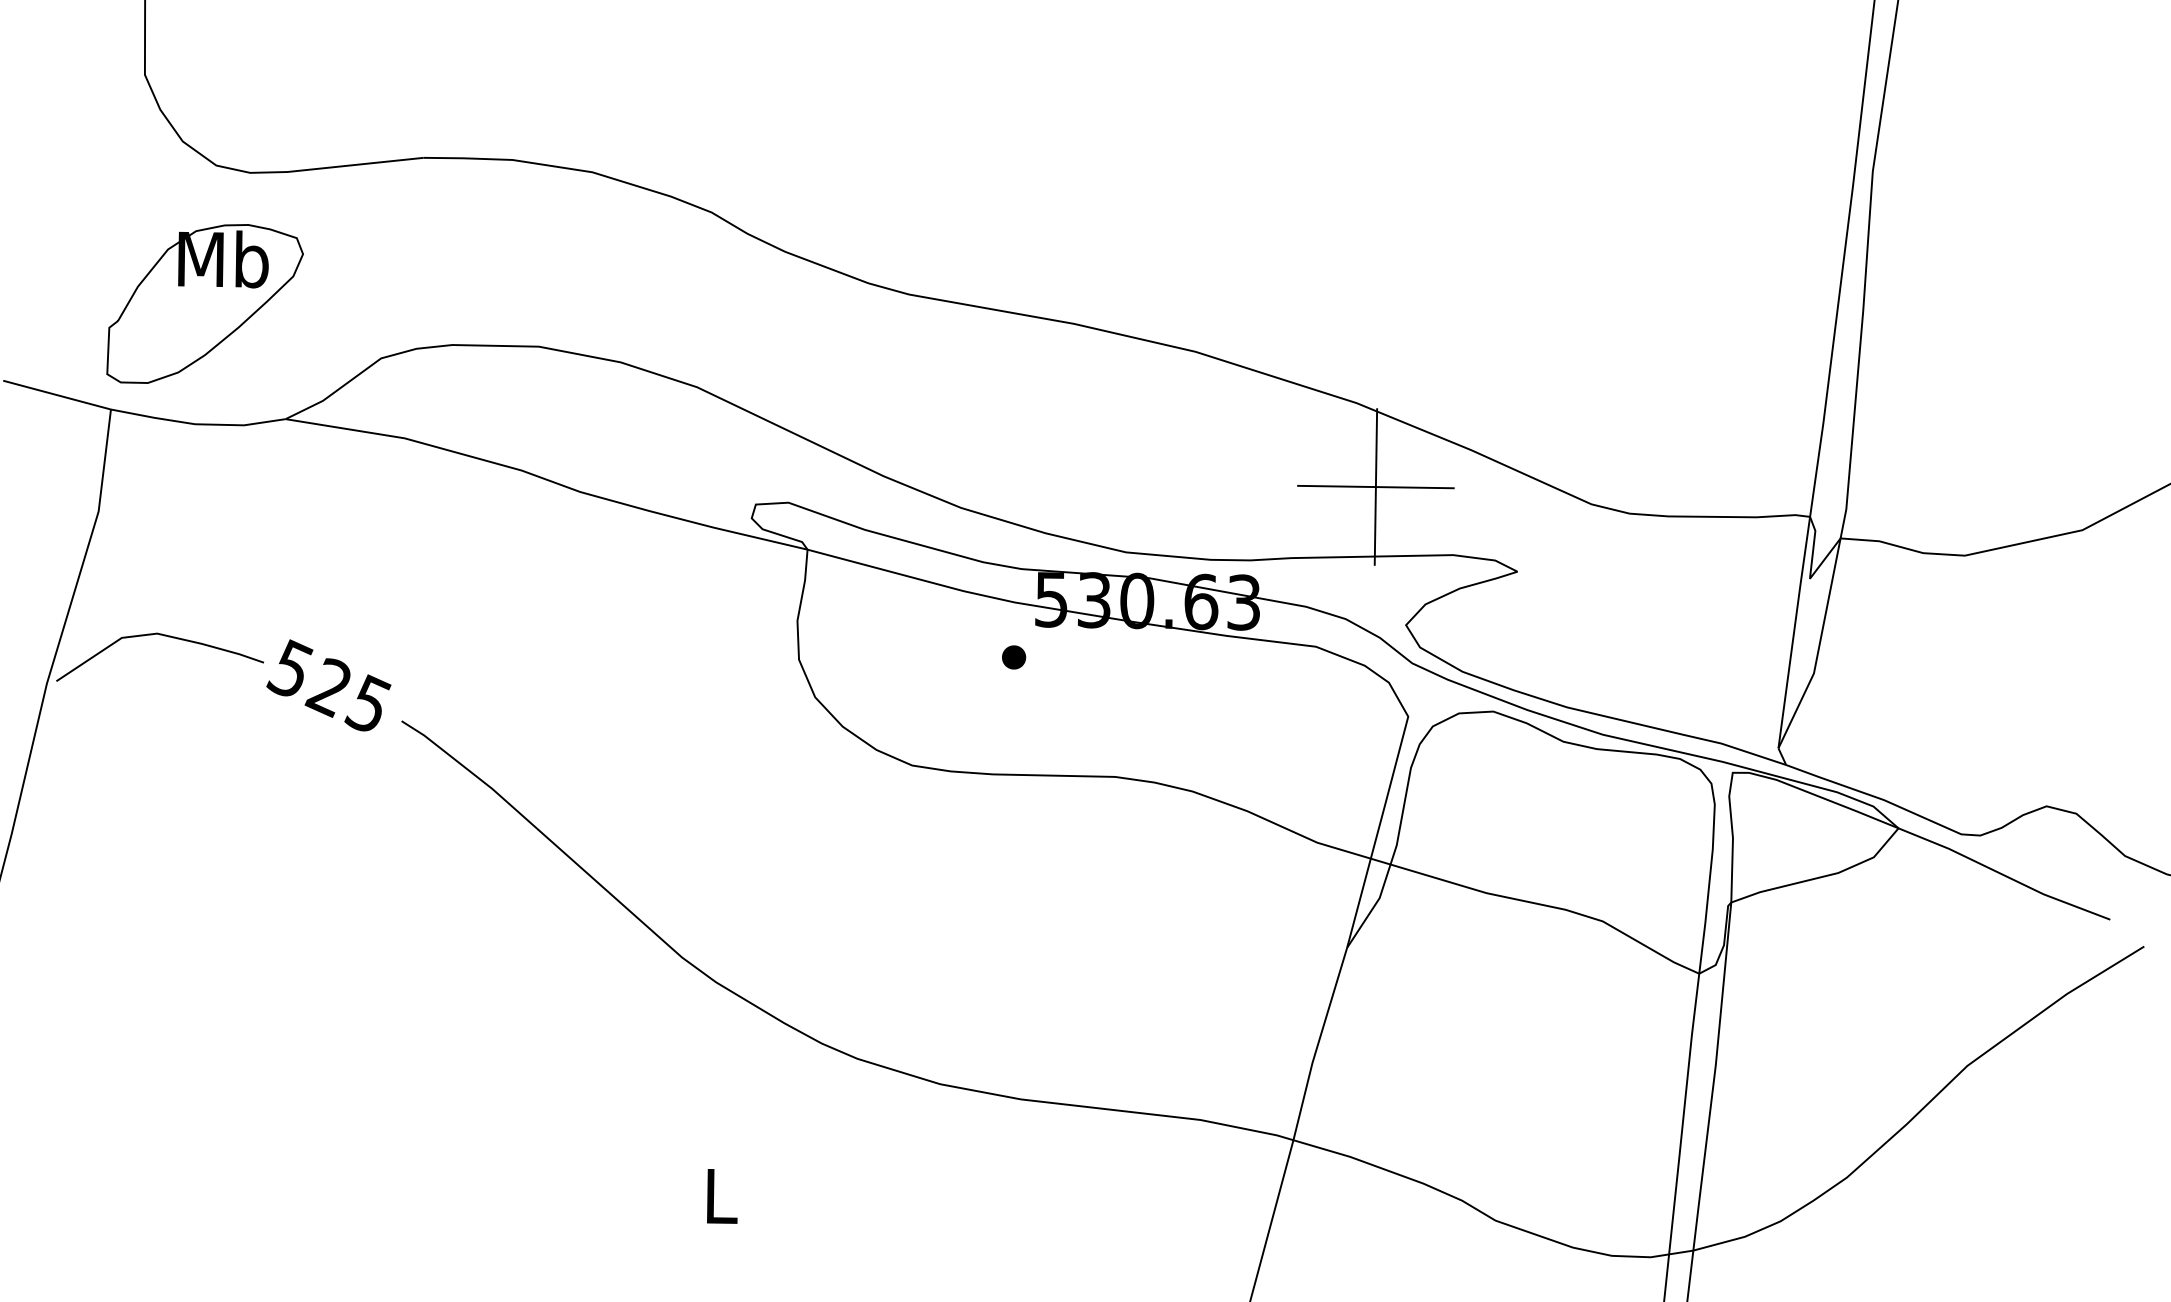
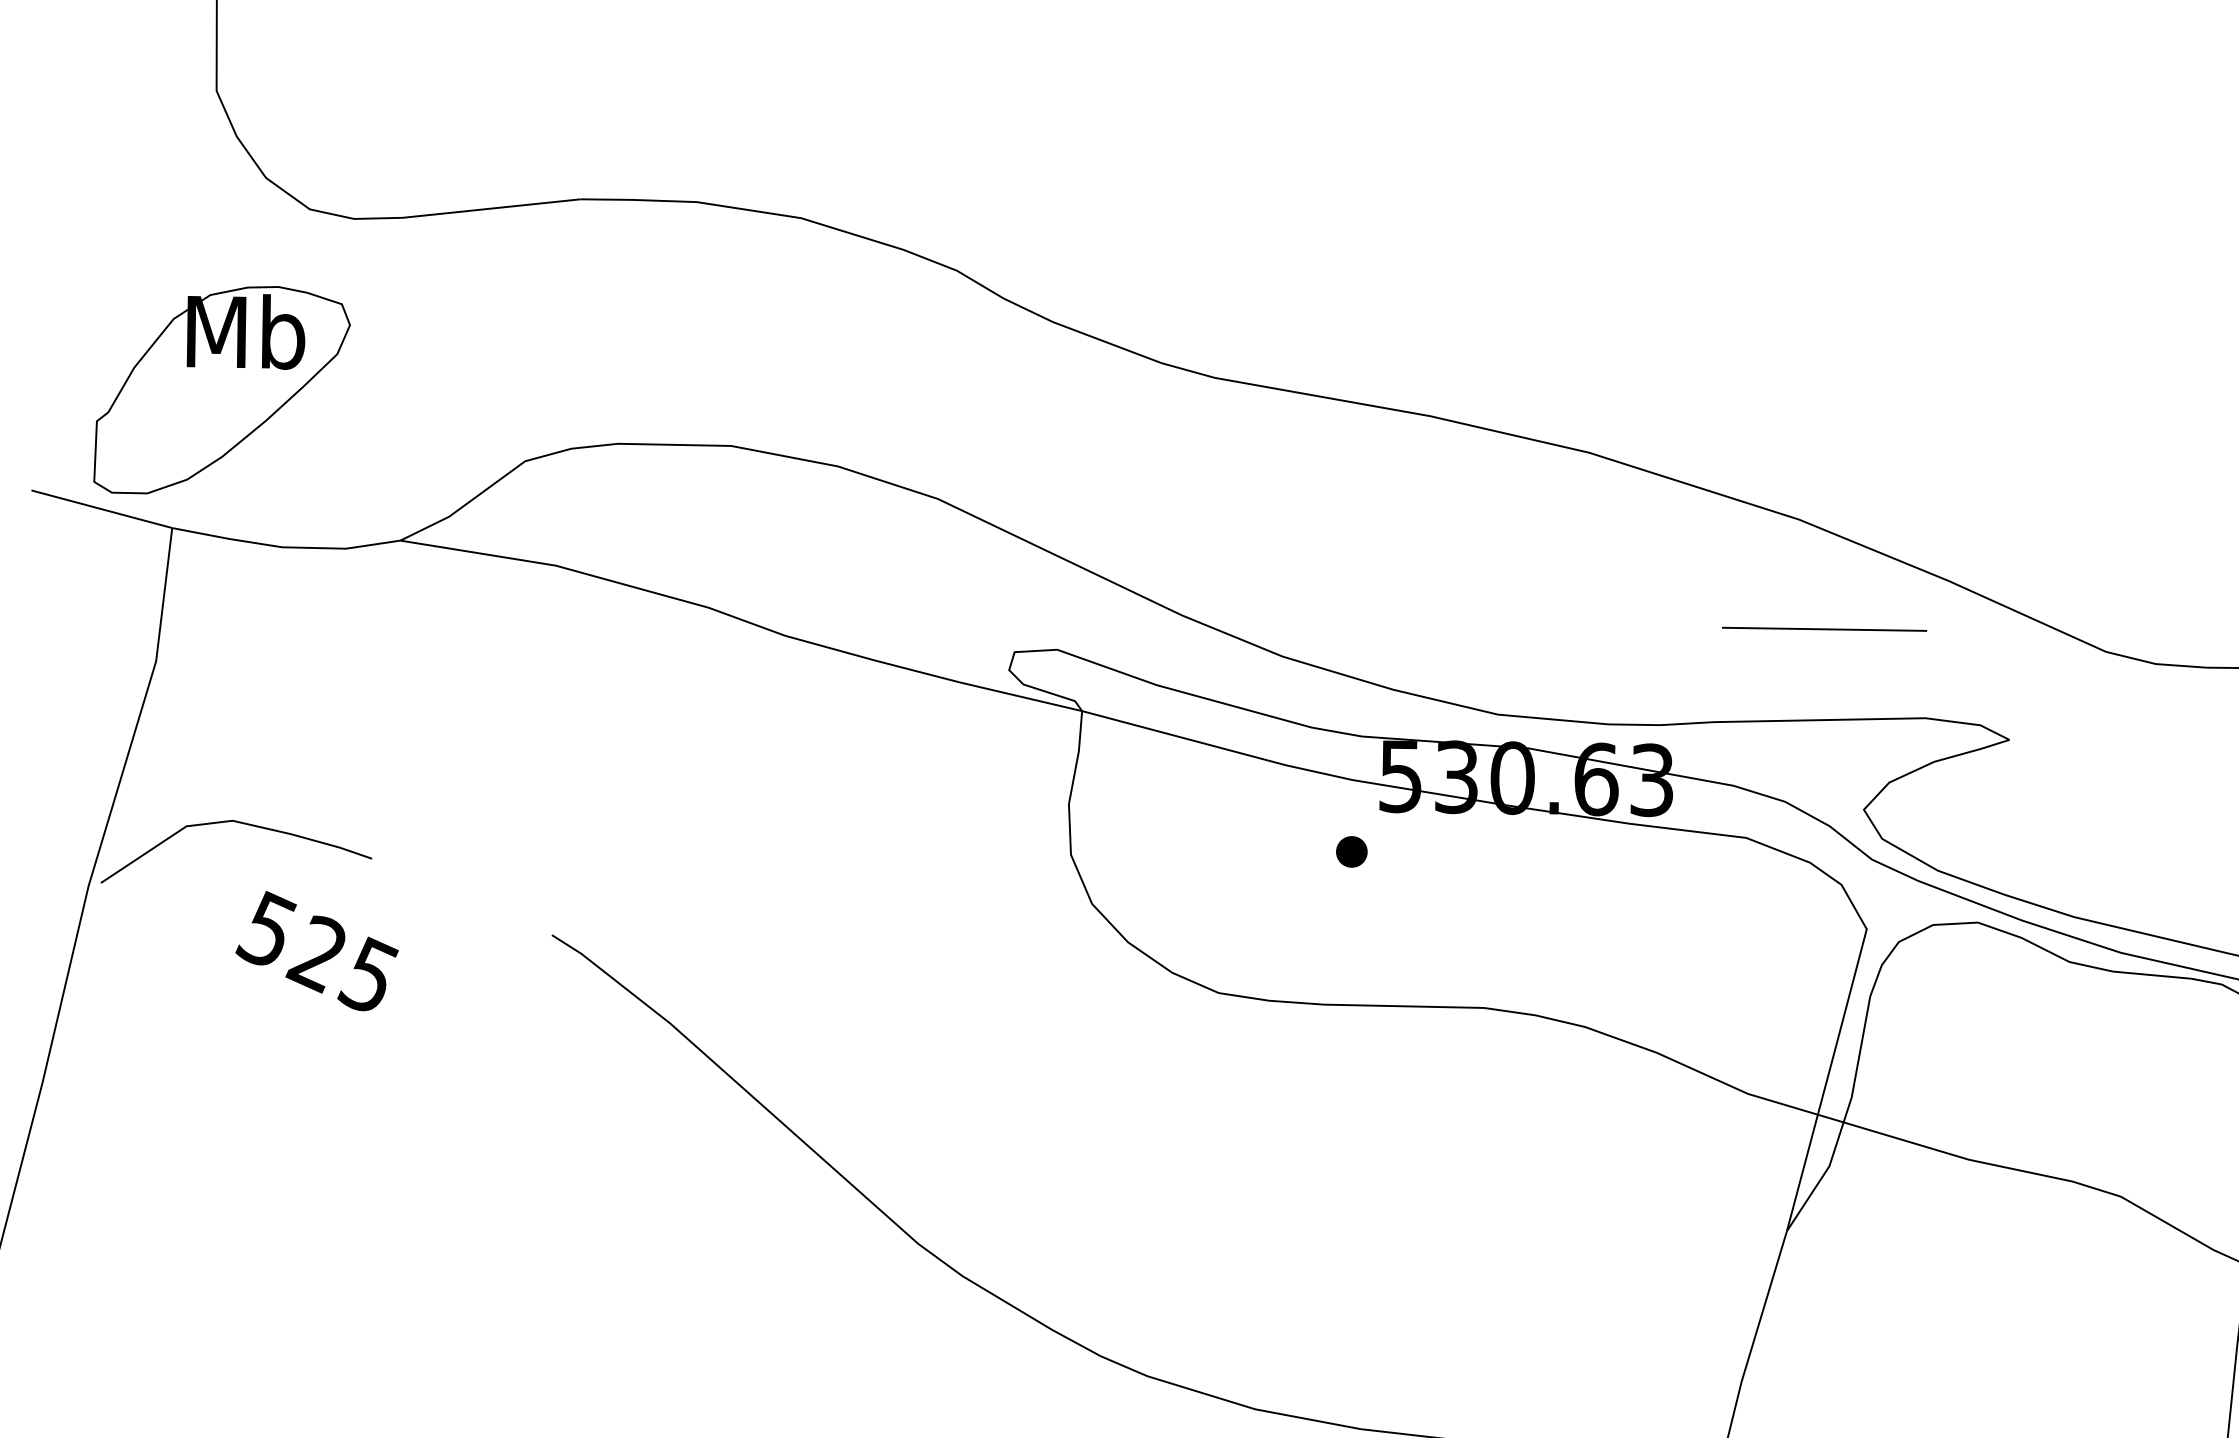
part: (204, 303) -> (221, 389), moved
line: (1375, 486) -> (1823, 628), removed
text: (328, 685) -> (316, 951), moved

